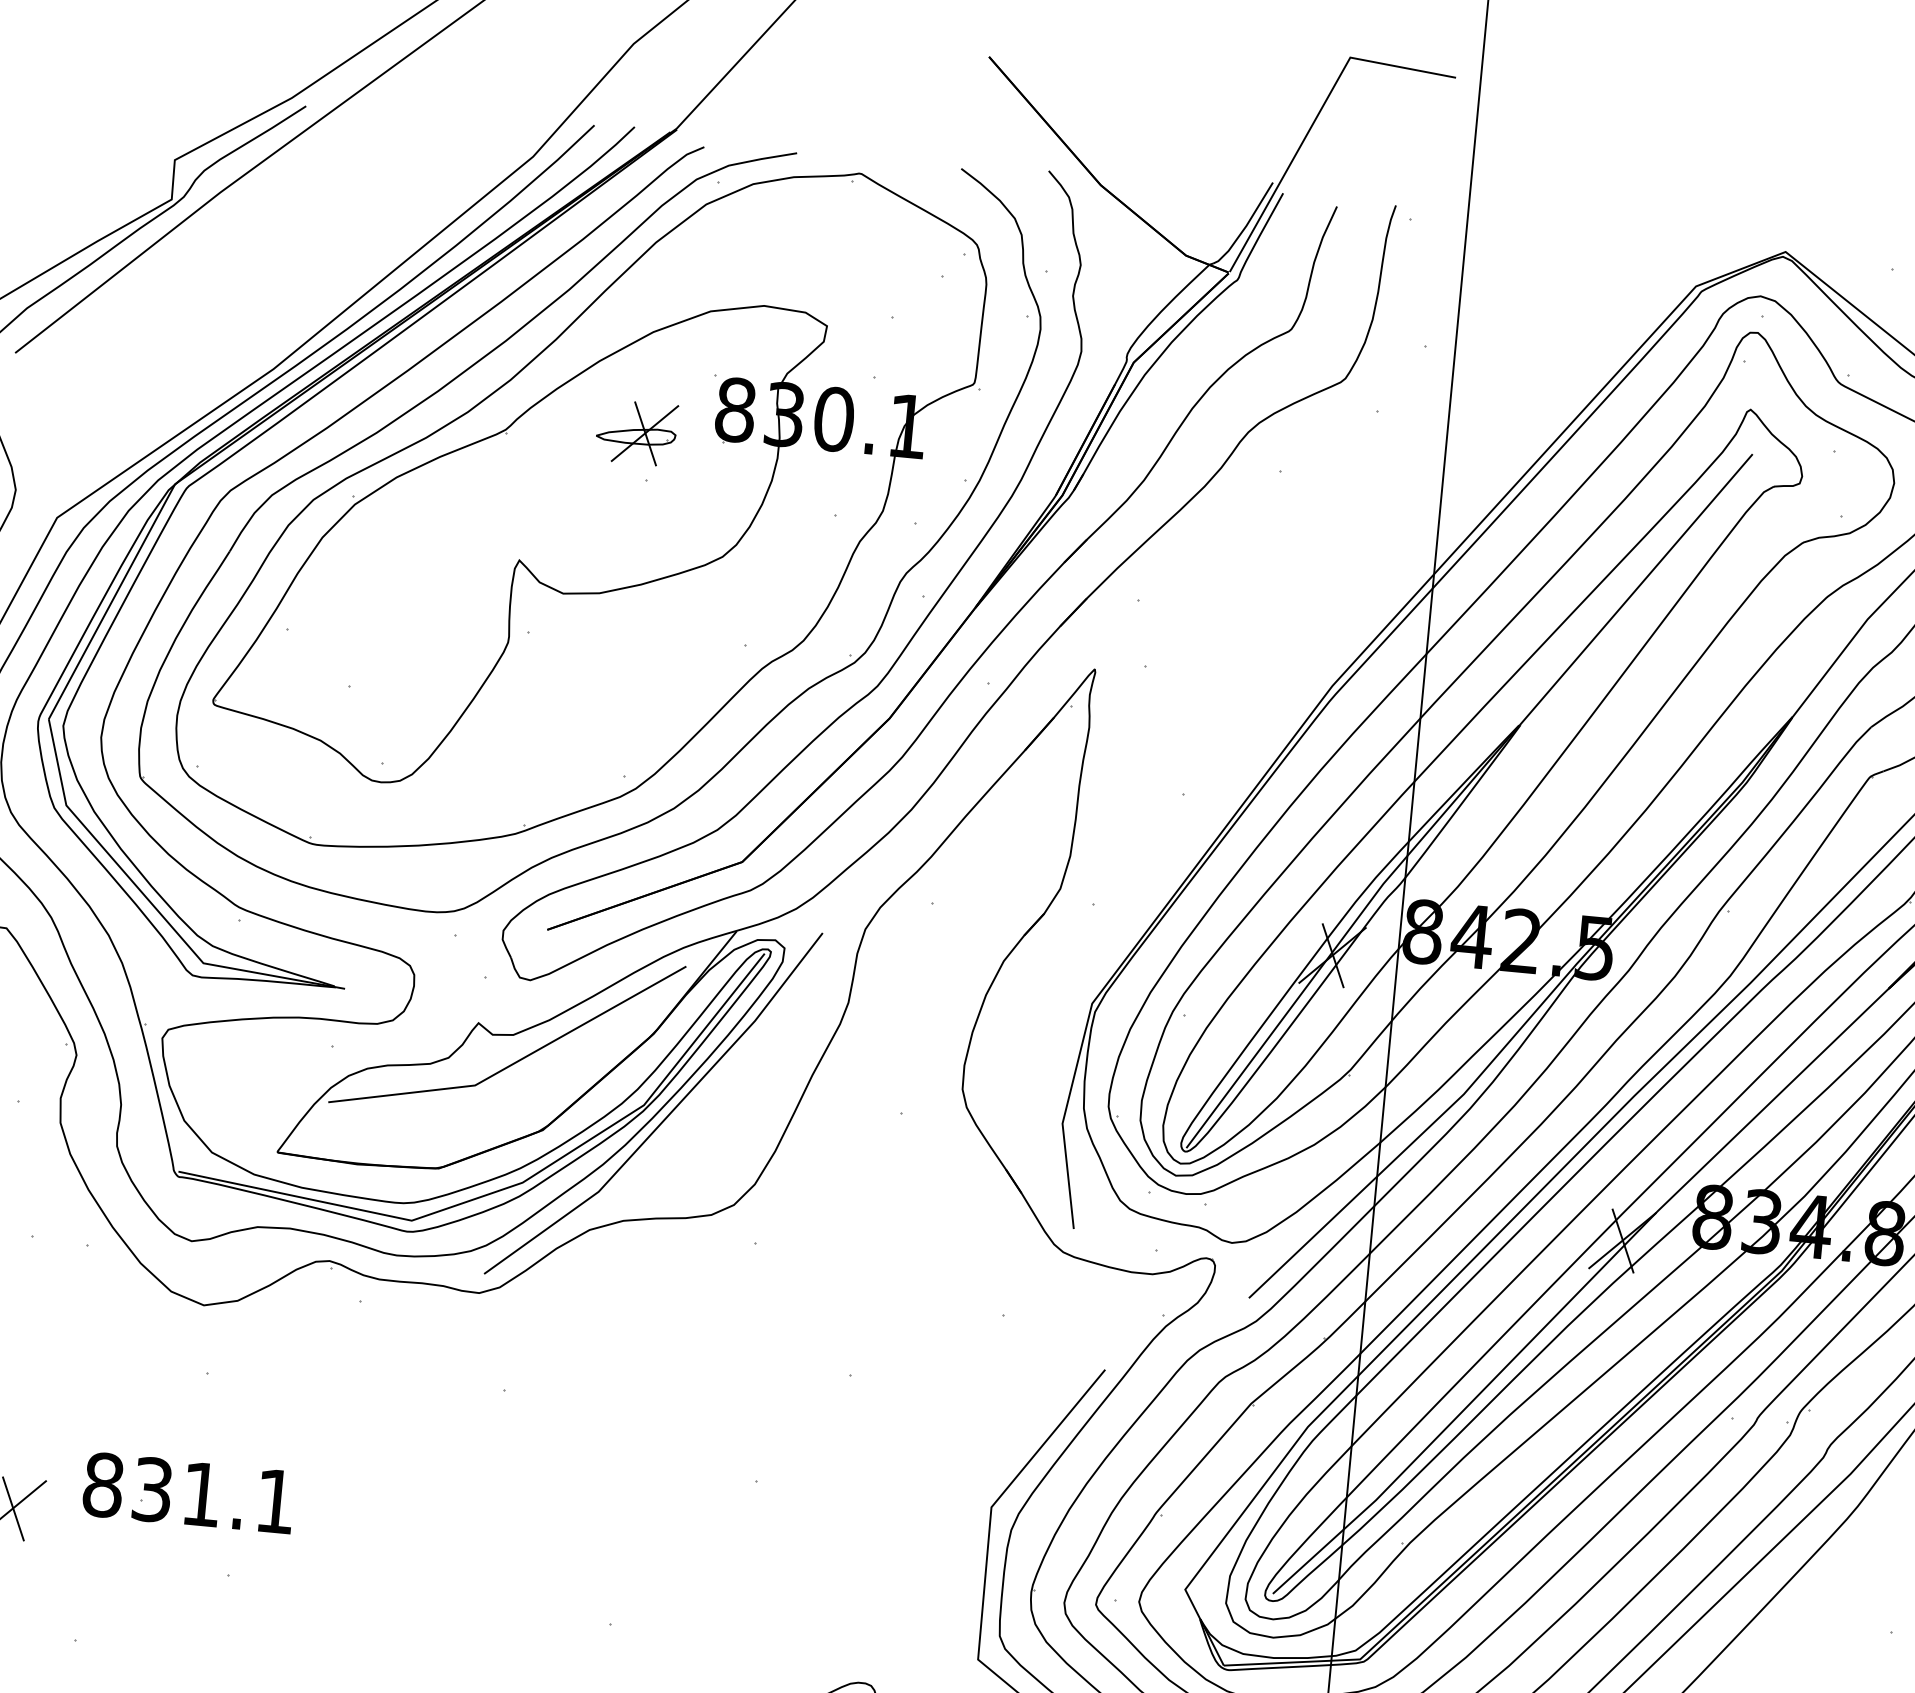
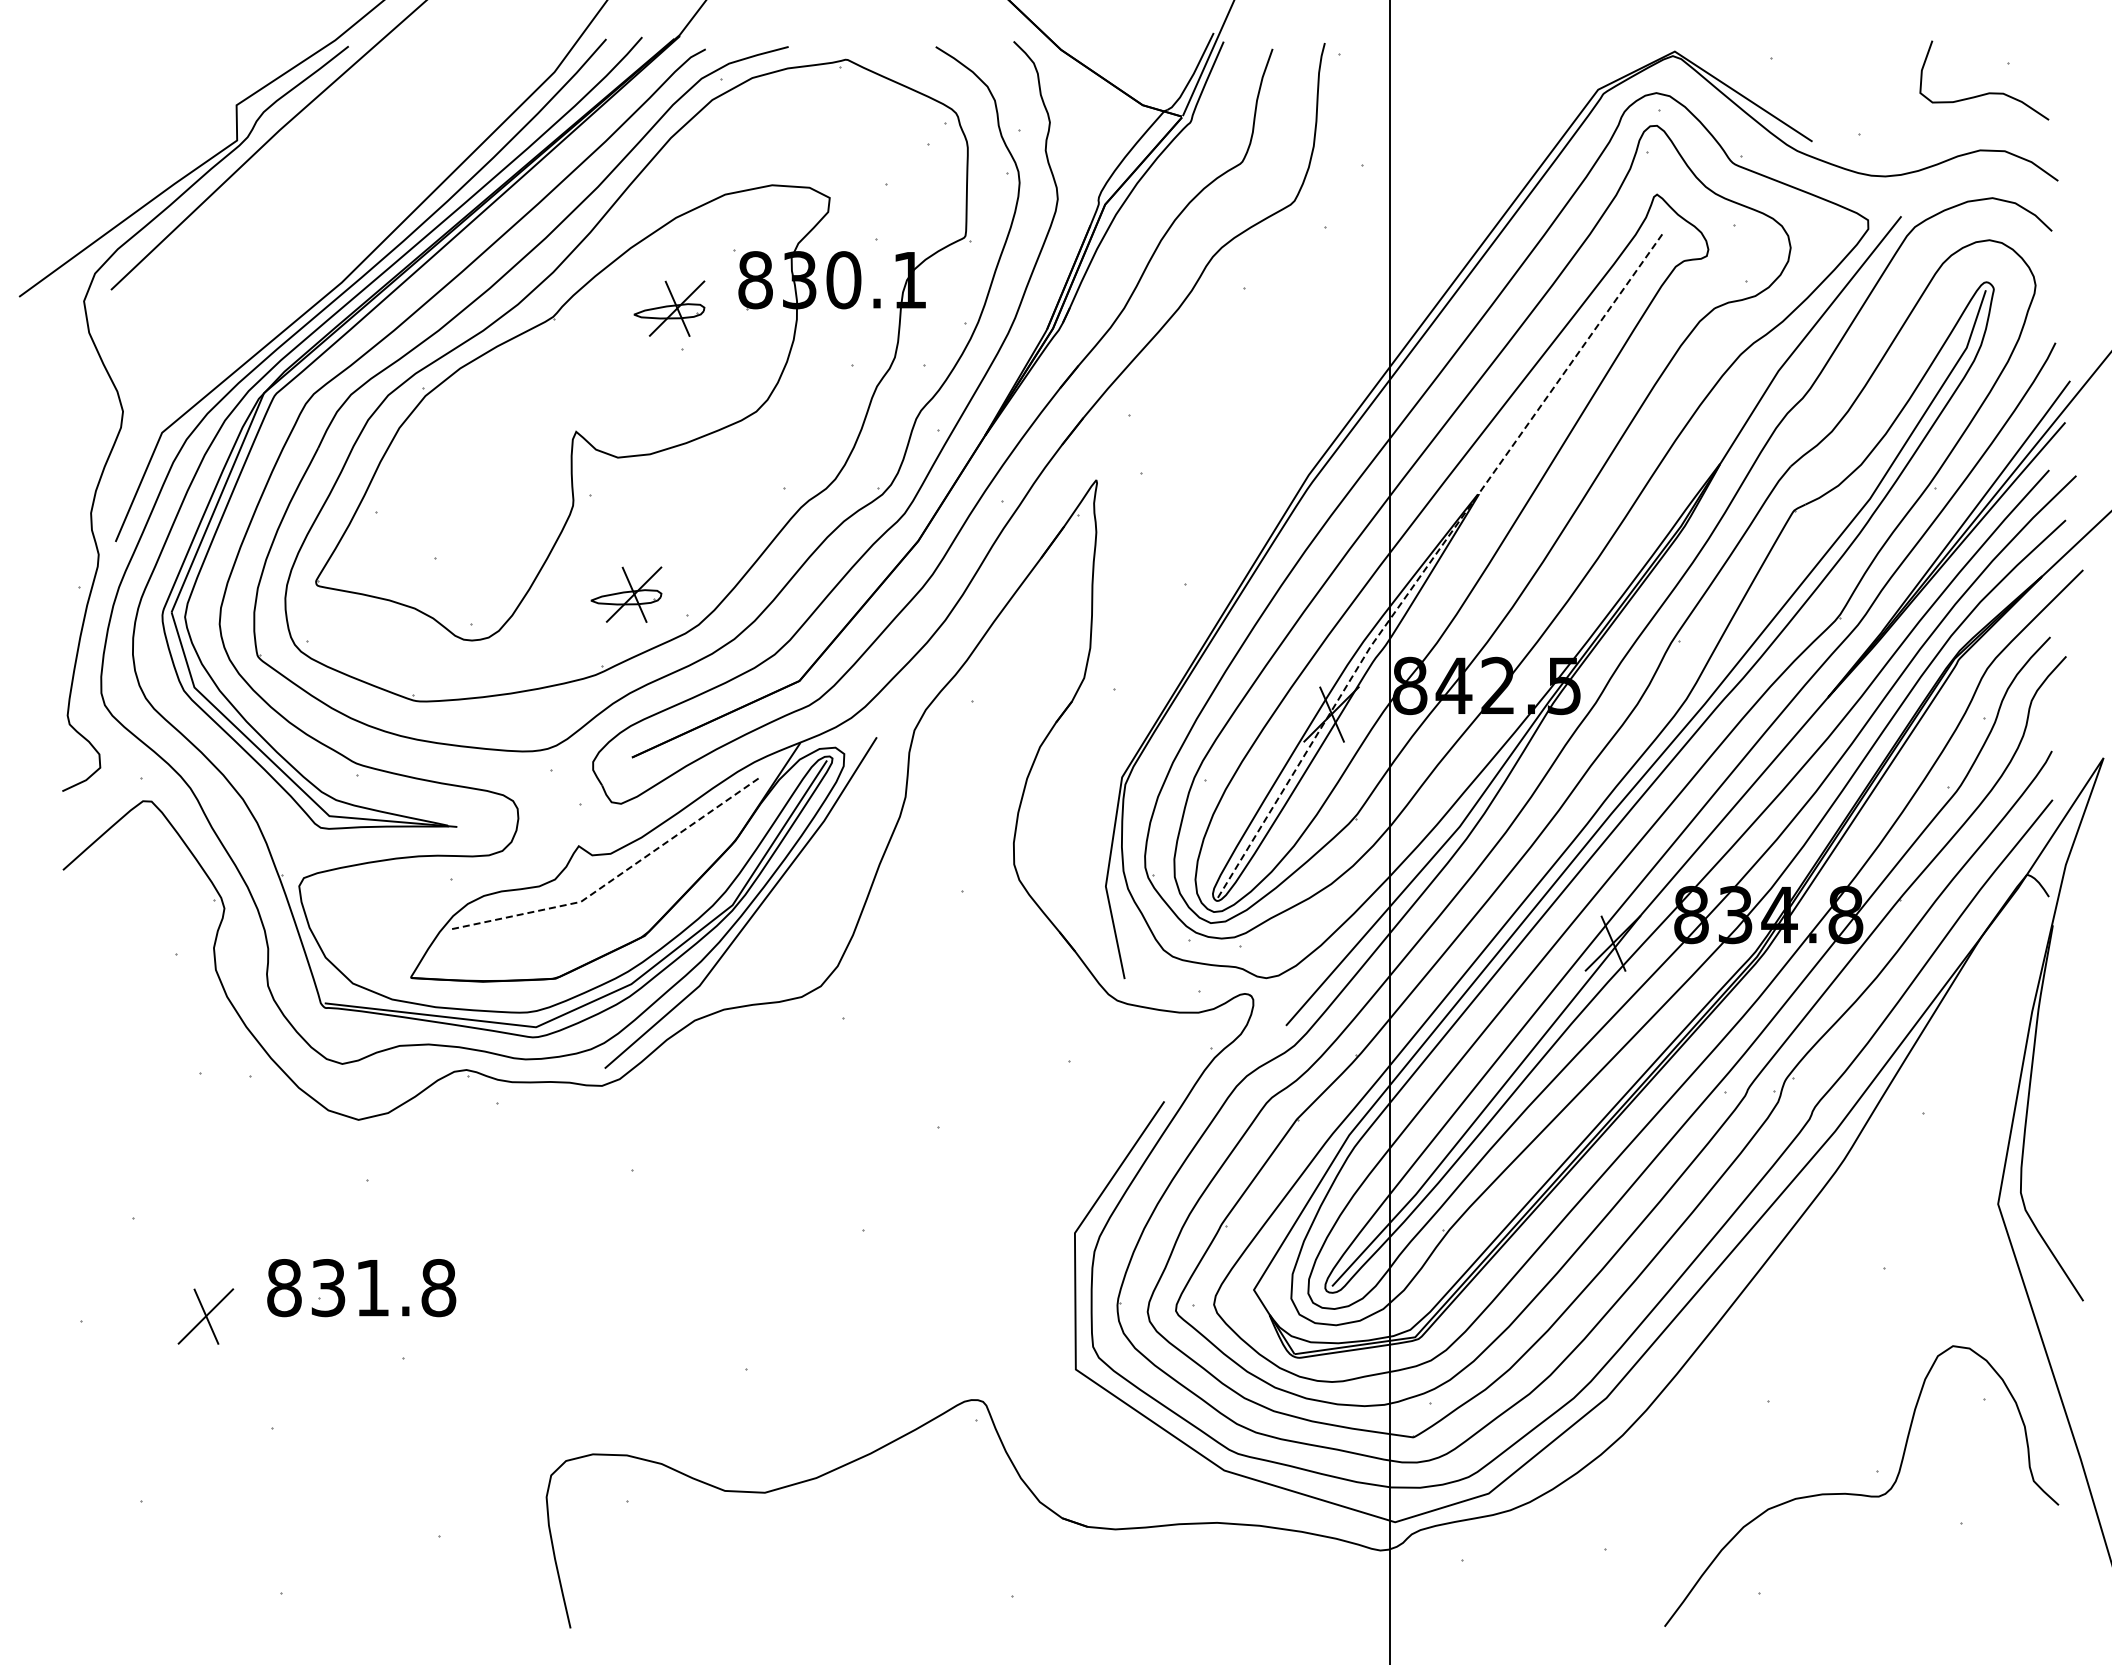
part: (558, 747) -> (626, 594), added
line: (1460, 794) -> (1431, 560), solid -> dashed
line: (516, 1061) -> (615, 877), solid -> dashed
text: (275, 1501) -> (438, 1288), 831.1 -> 831.8

